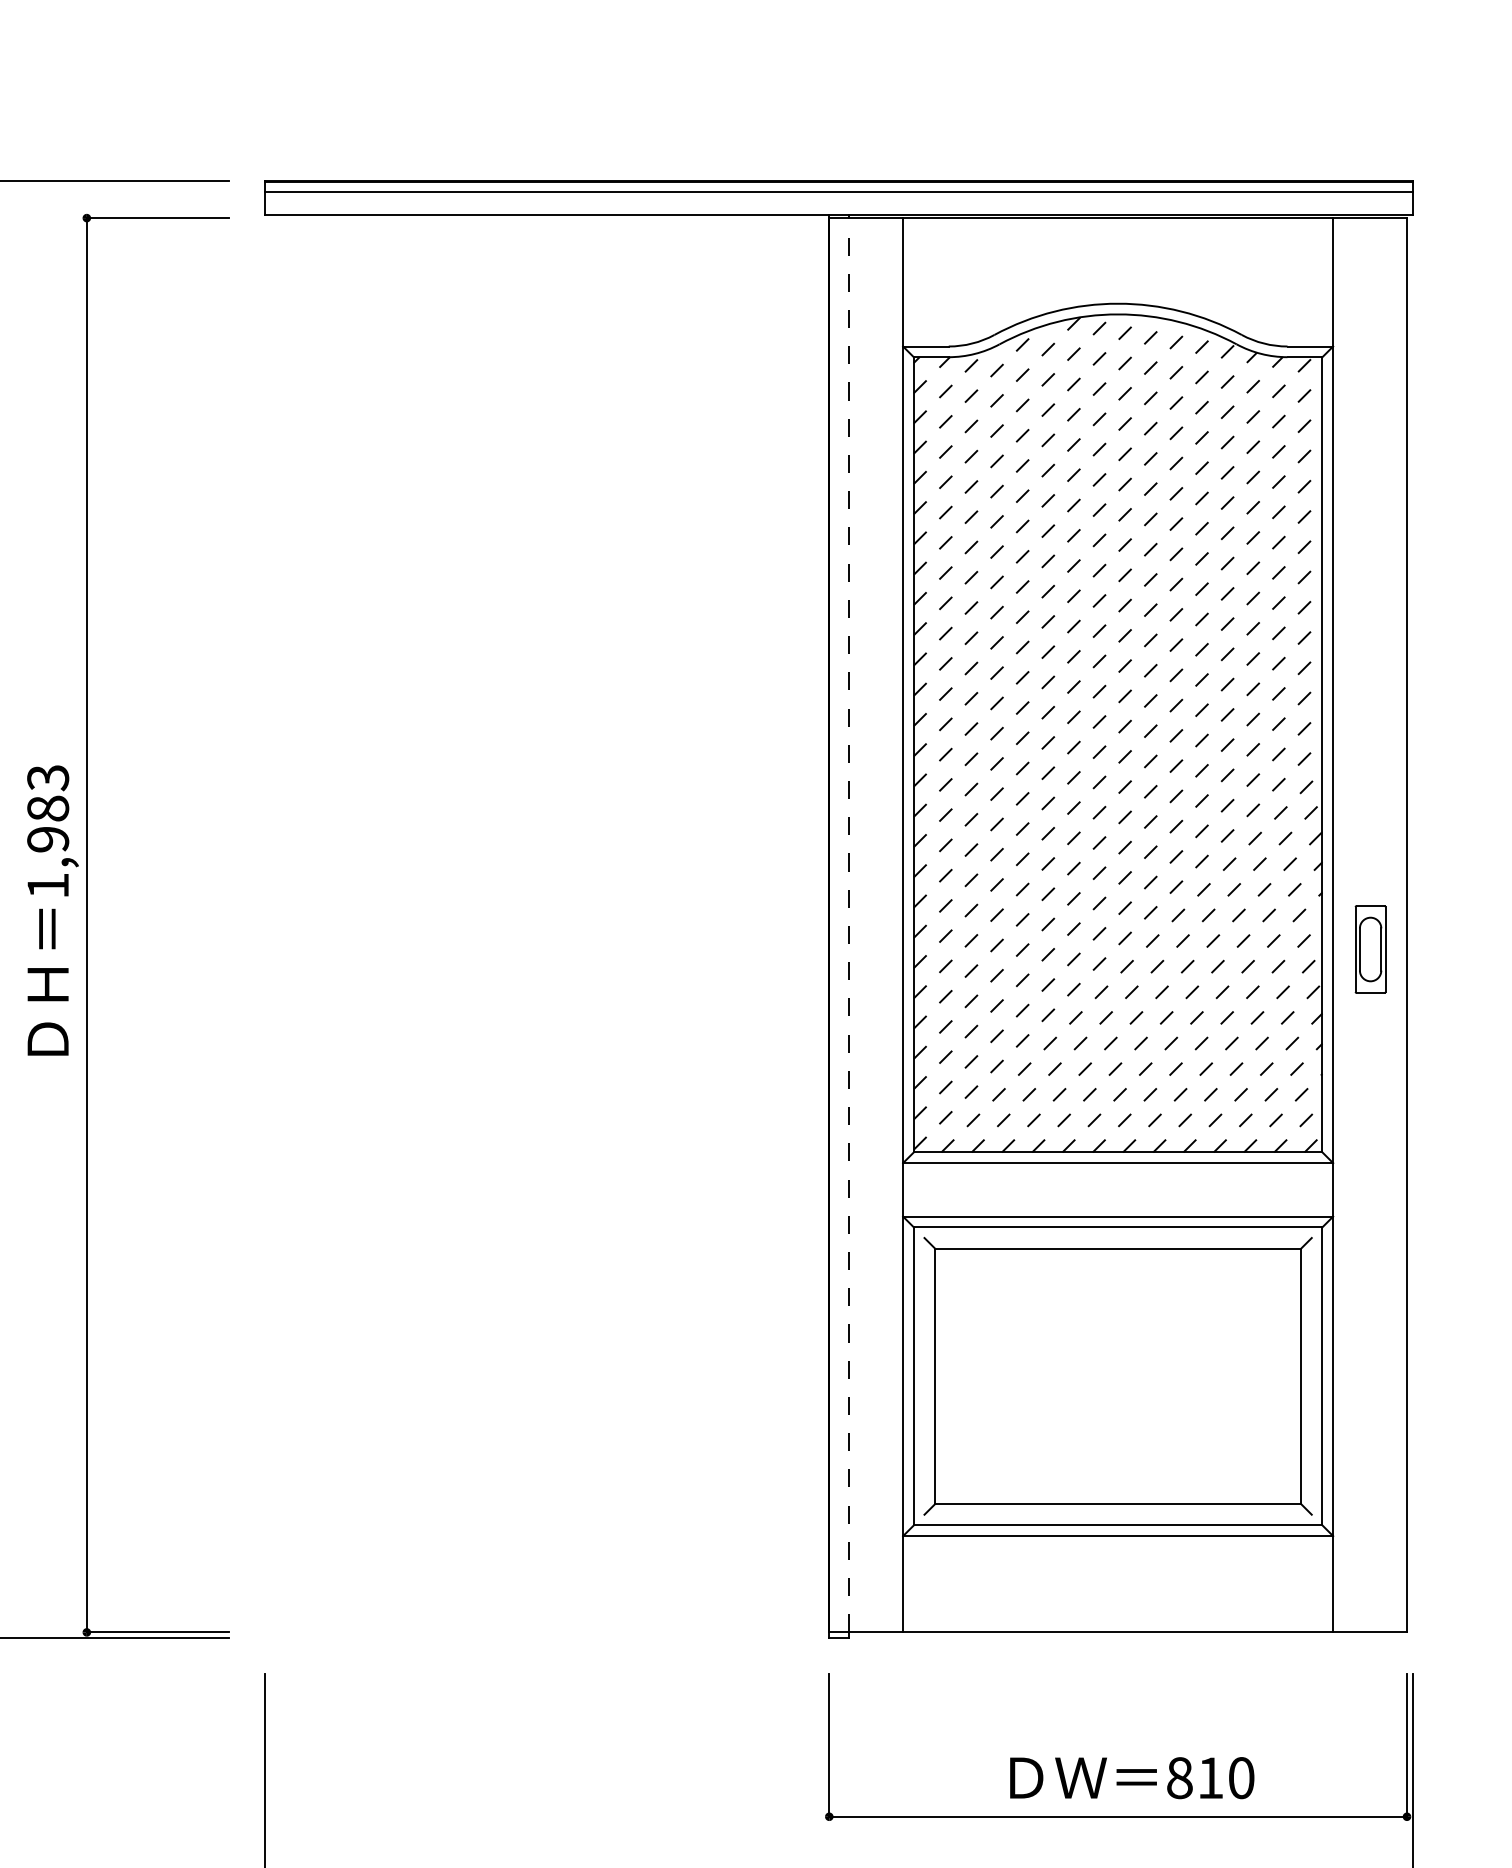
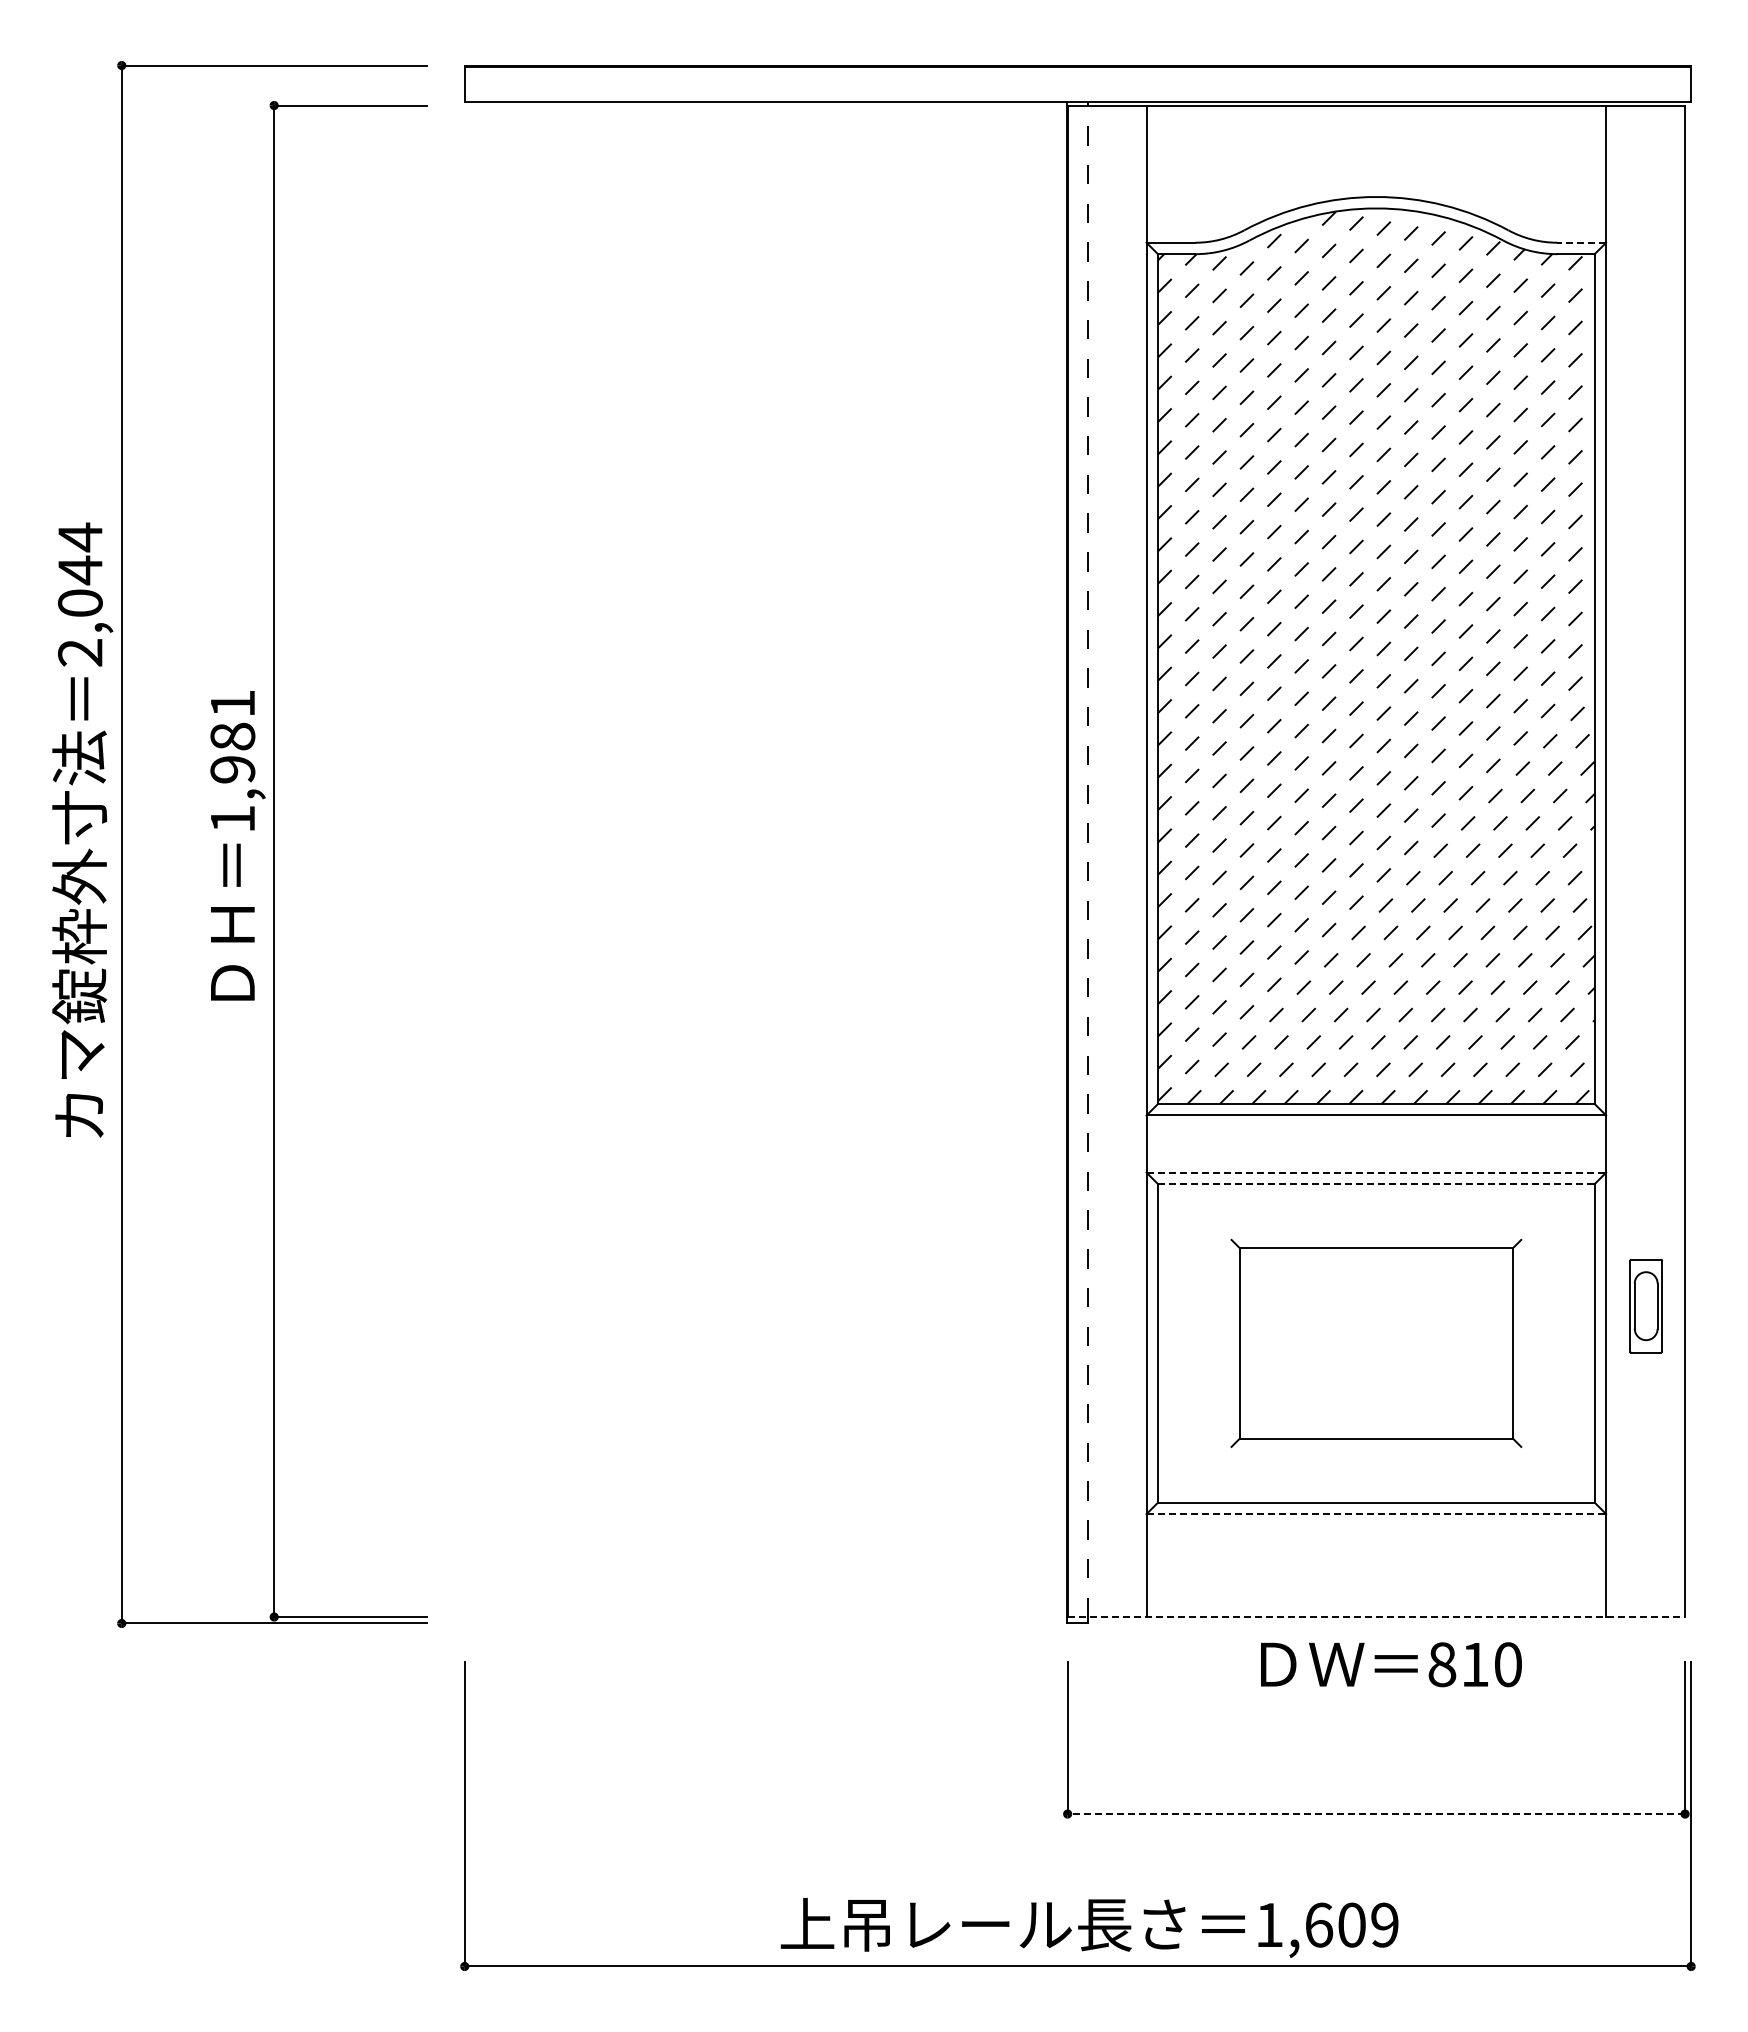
line: (838, 191) -> (1077, 77), removed
line: (1310, 346) -> (1581, 242), solid -> dashed
text: (47, 778) -> (232, 704), 1,983 -> 1,981
part: (1369, 948) -> (1645, 1305), moved
line: (1118, 1216) -> (1376, 1172), solid -> dashed
line: (1118, 1227) -> (1376, 1184), solid -> dashed
part: (1118, 1376) -> (1376, 1343), size x0.7
line: (1118, 1536) -> (1376, 1514), solid -> dashed
line: (1118, 1632) -> (1376, 1617), solid -> dashed
text: (1132, 1777) -> (1391, 1664), moved
line: (1118, 1817) -> (1376, 1814), solid -> dashed

